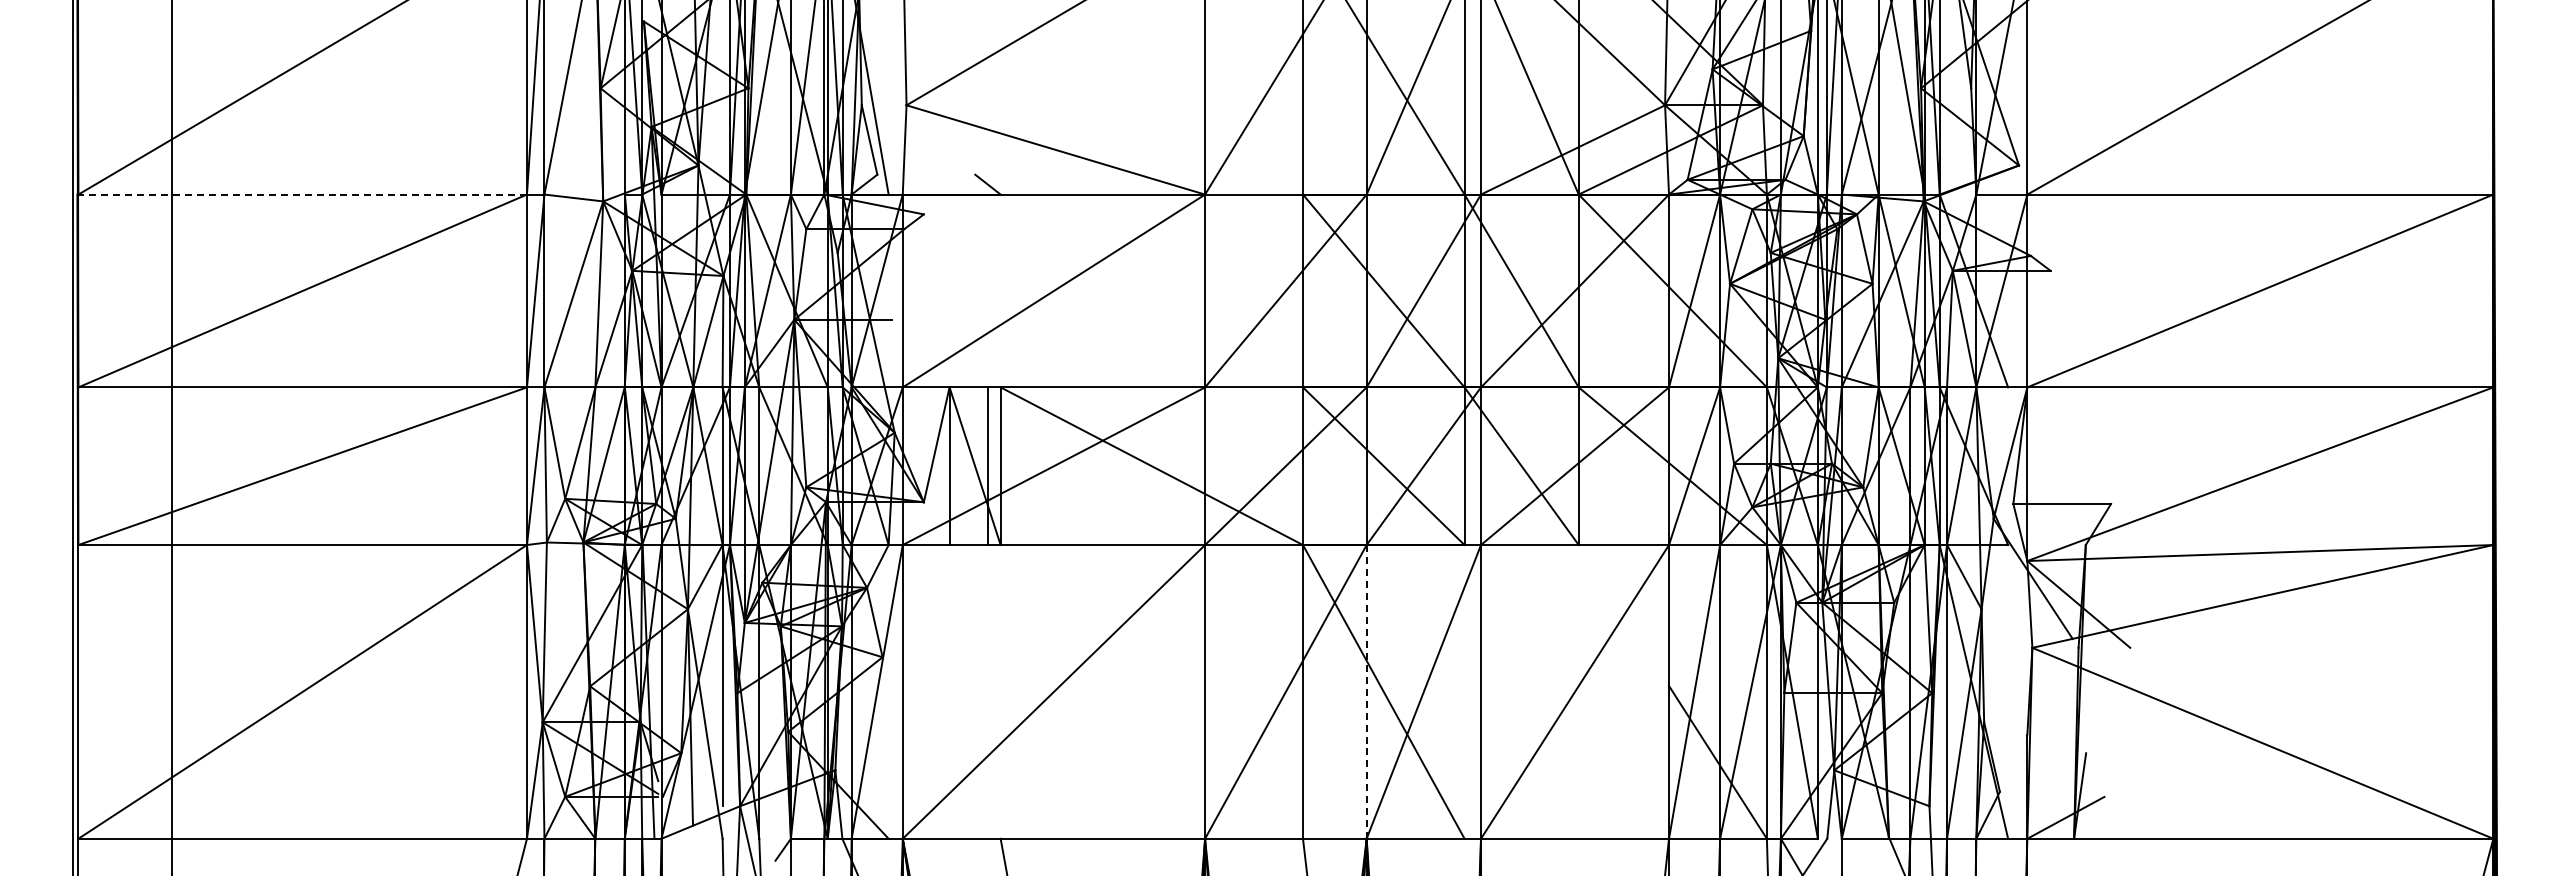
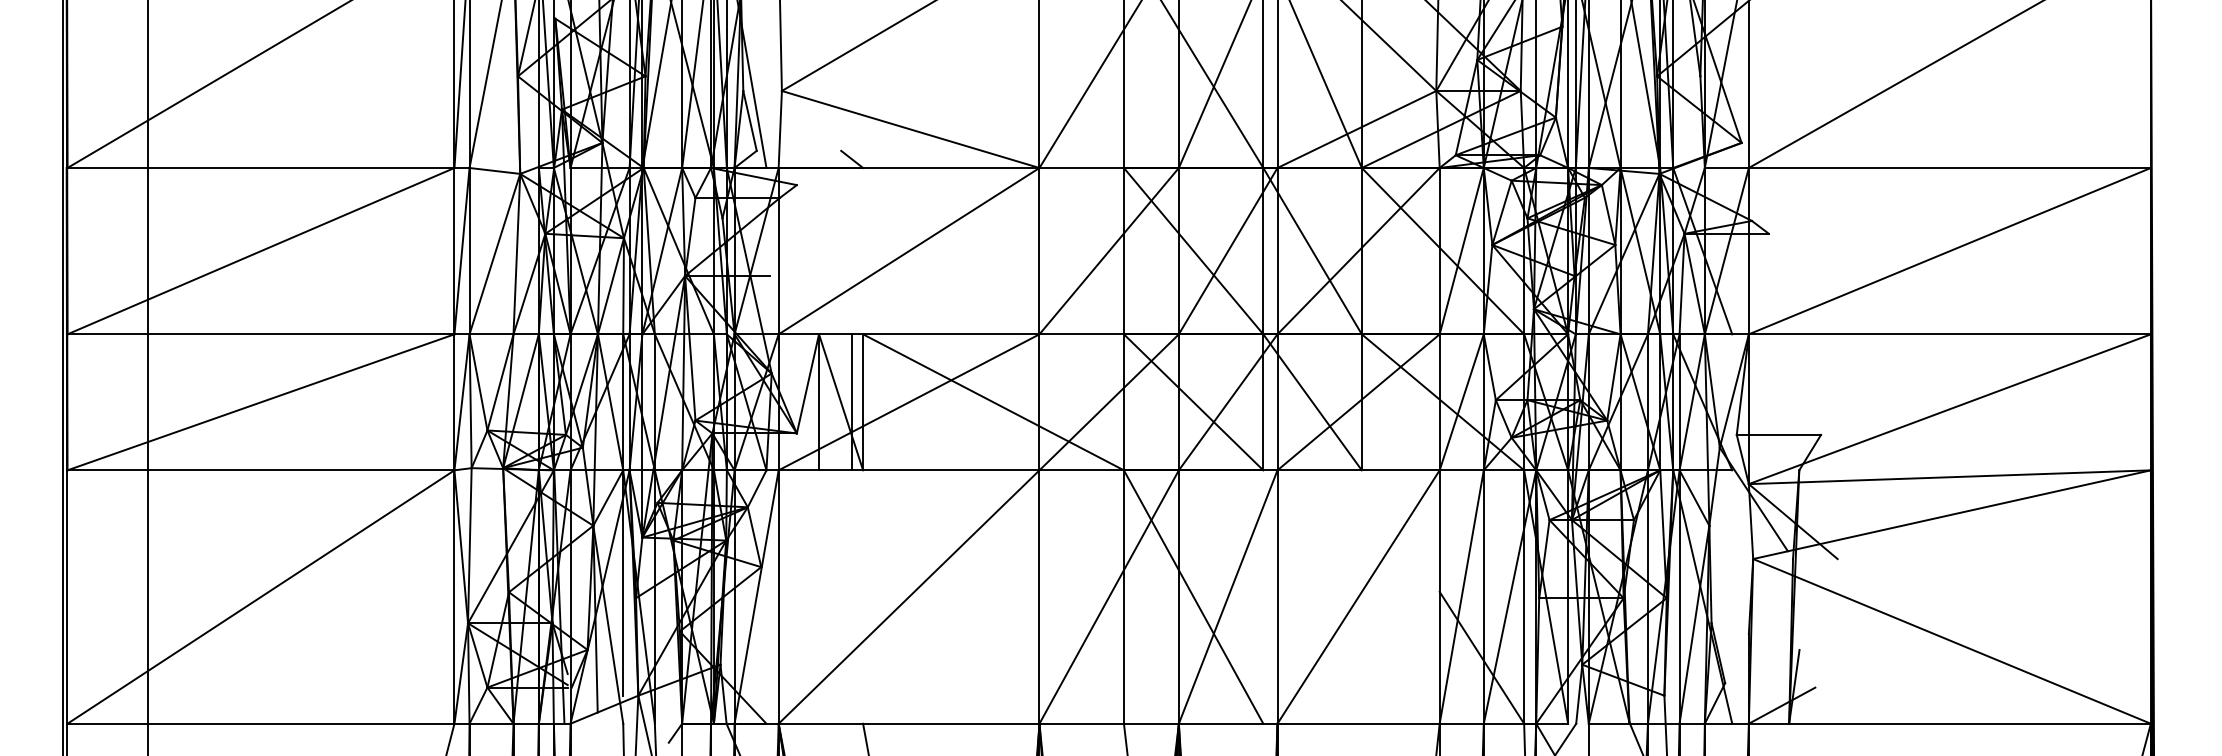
line: (302, 194) -> (260, 167), dashed -> solid
line: (1366, 691) -> (1178, 596), dashed -> solid

